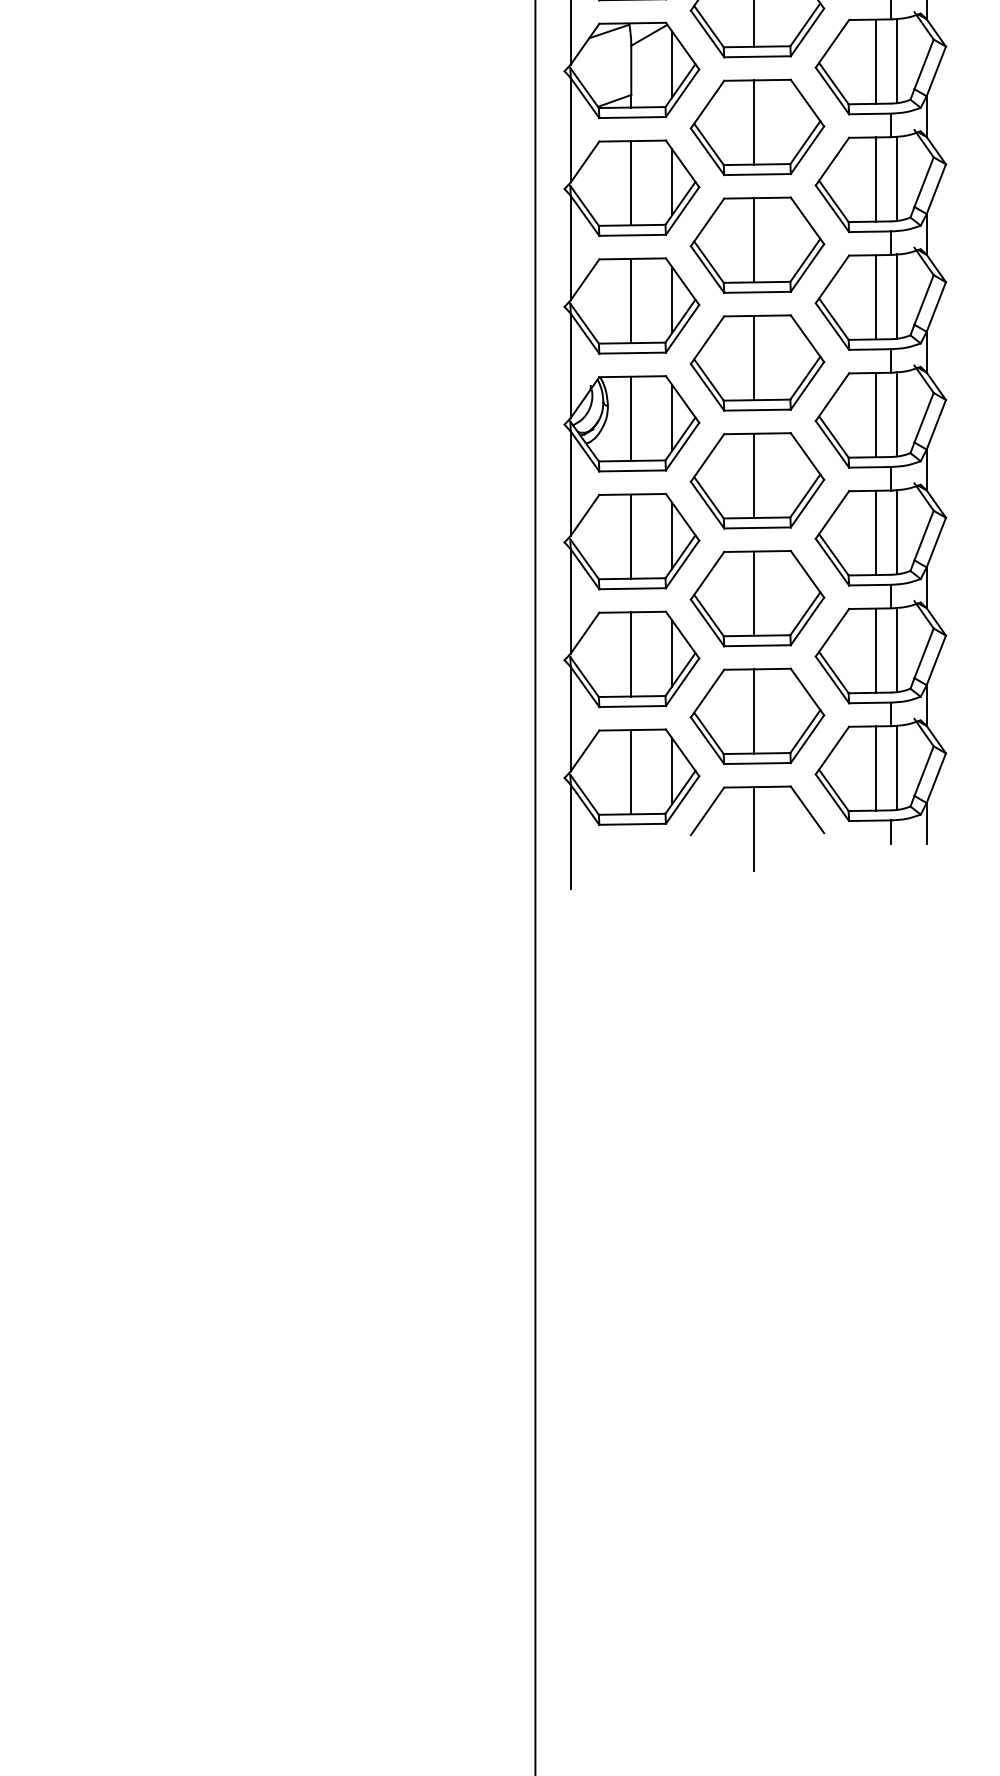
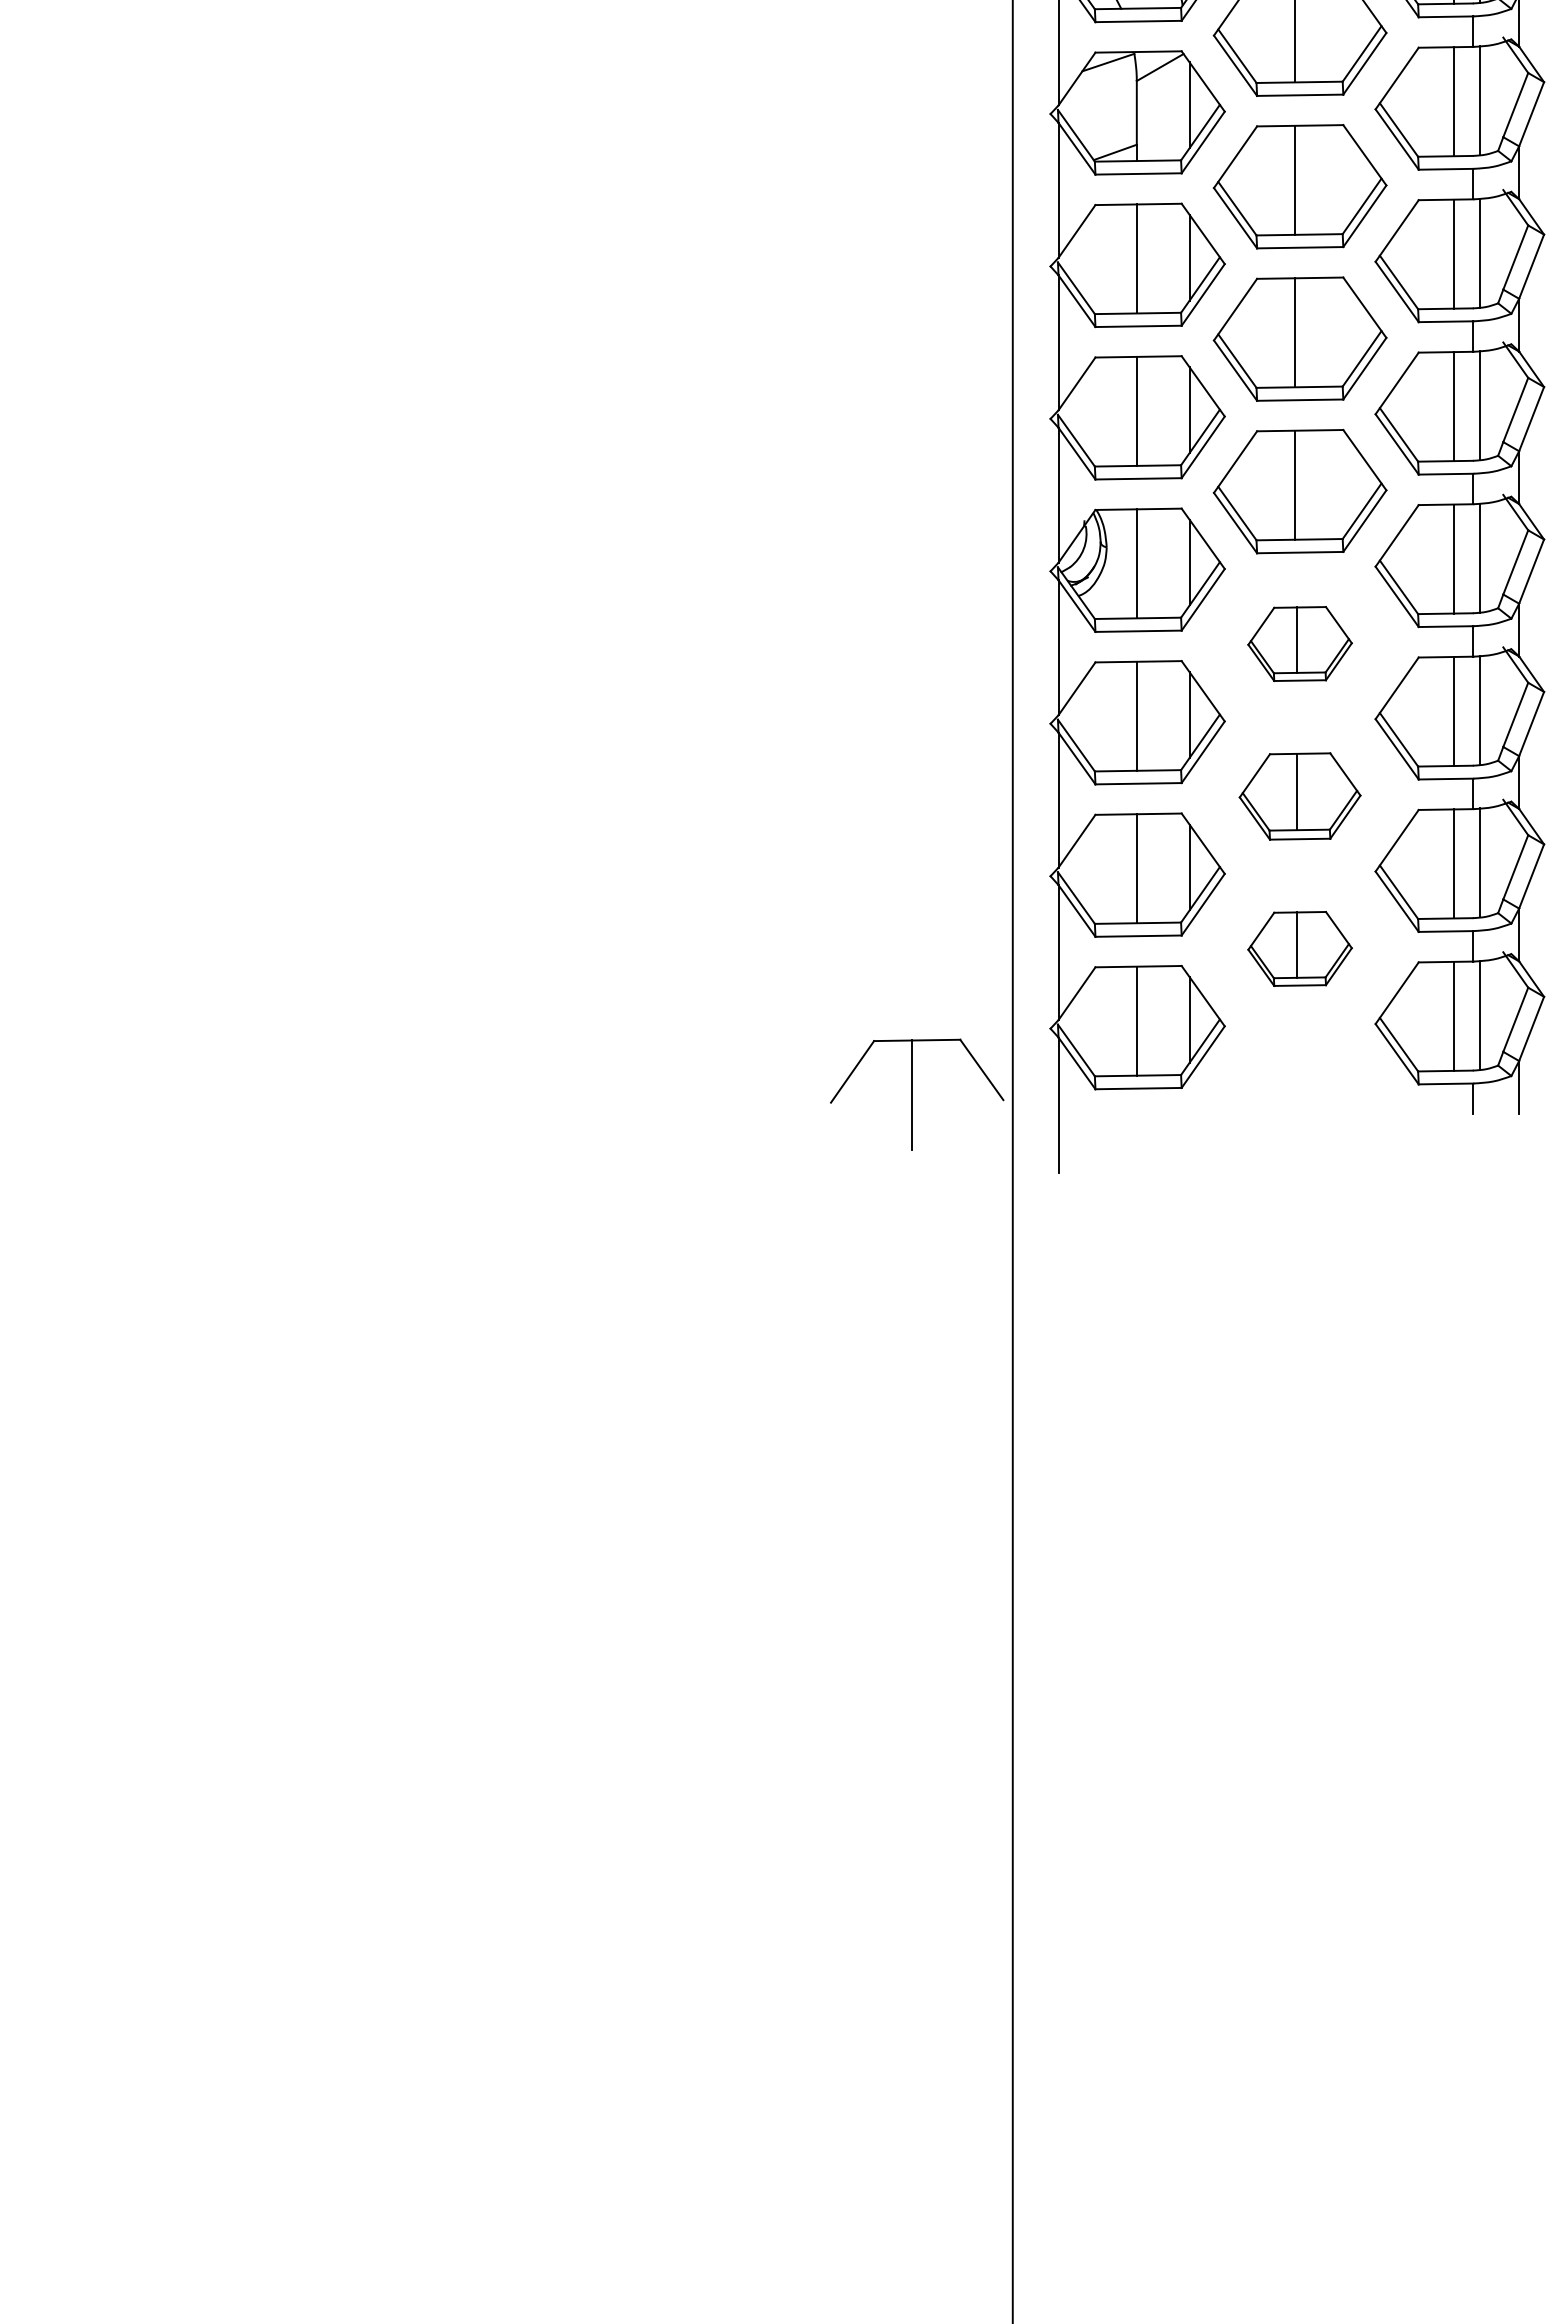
part: (756, 480) -> (1299, 643), size x0.6
part: (756, 598) -> (1299, 796), size x0.7
part: (756, 716) -> (1299, 948), size x0.6
part: (757, 828) -> (917, 1094), moved

